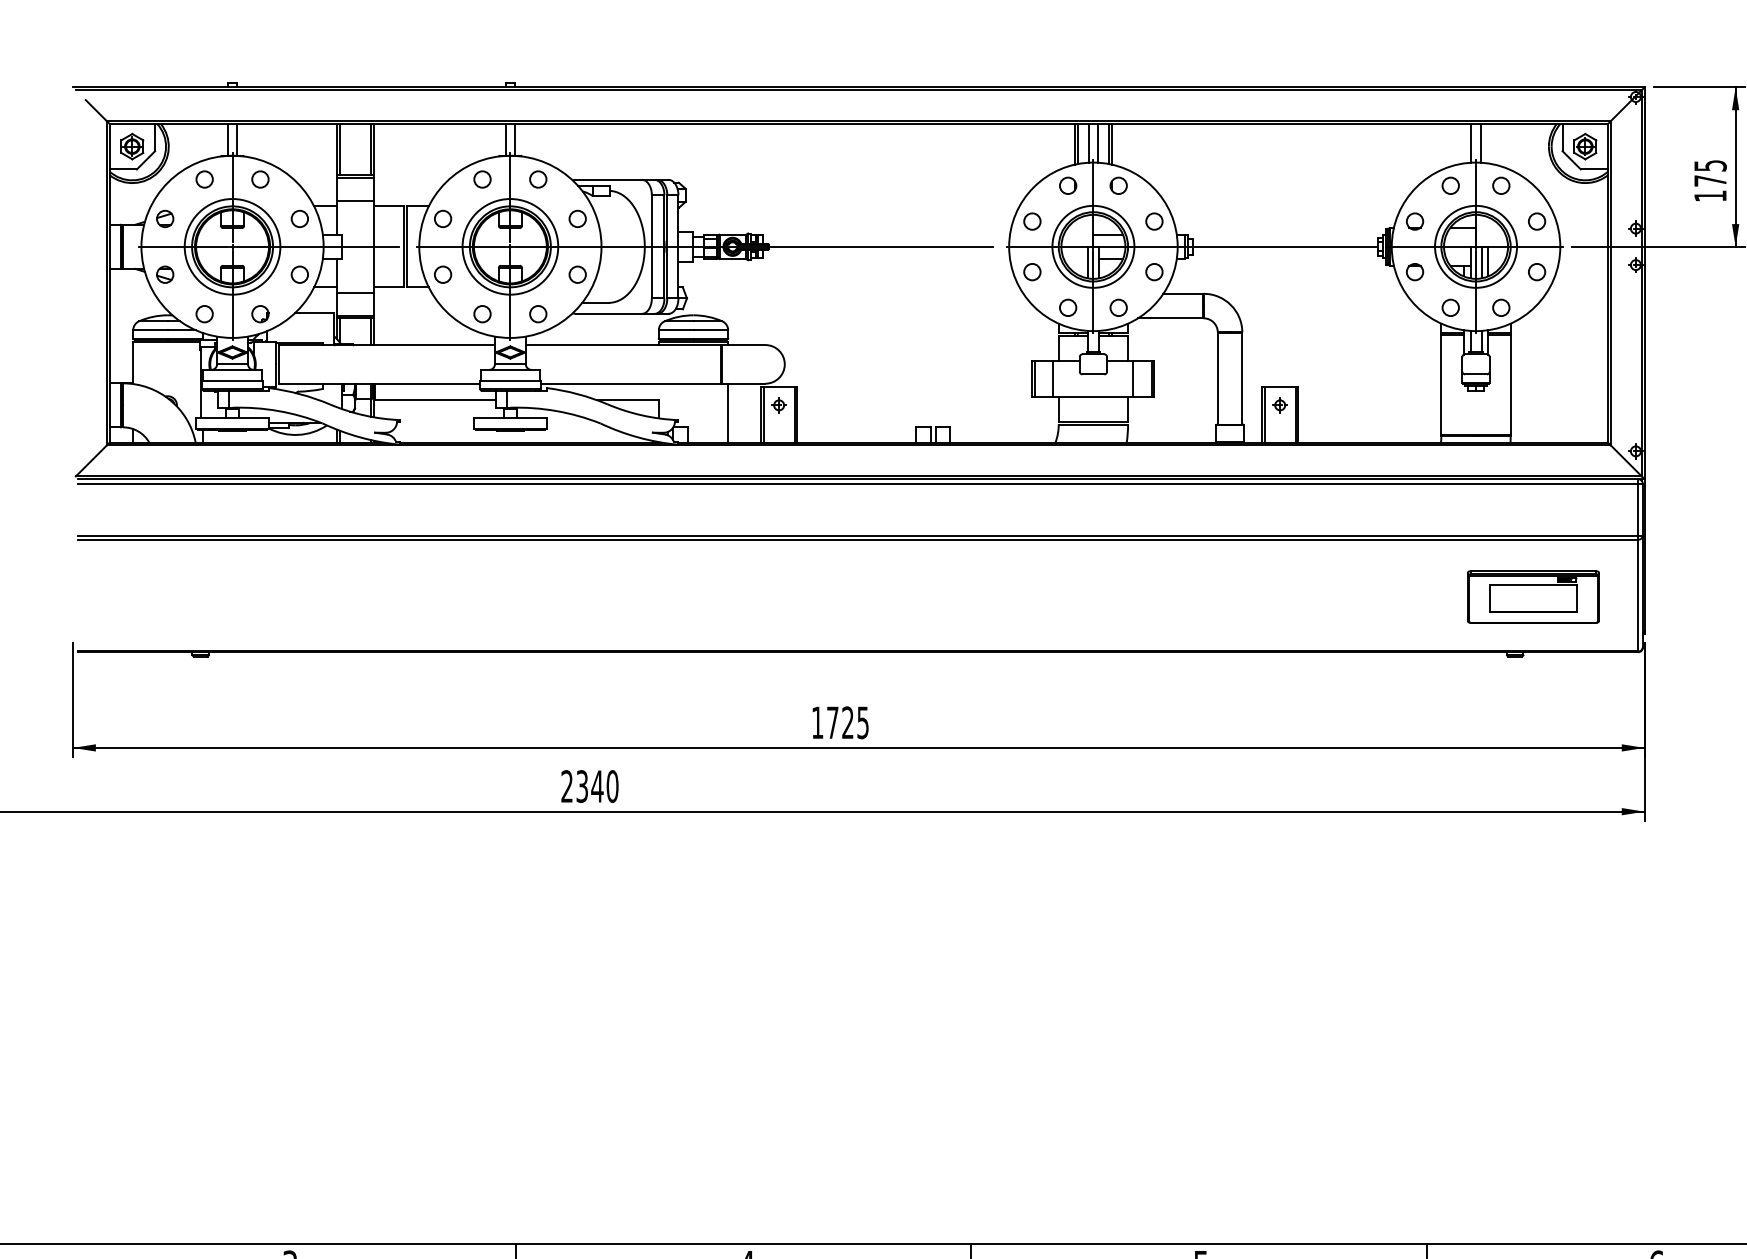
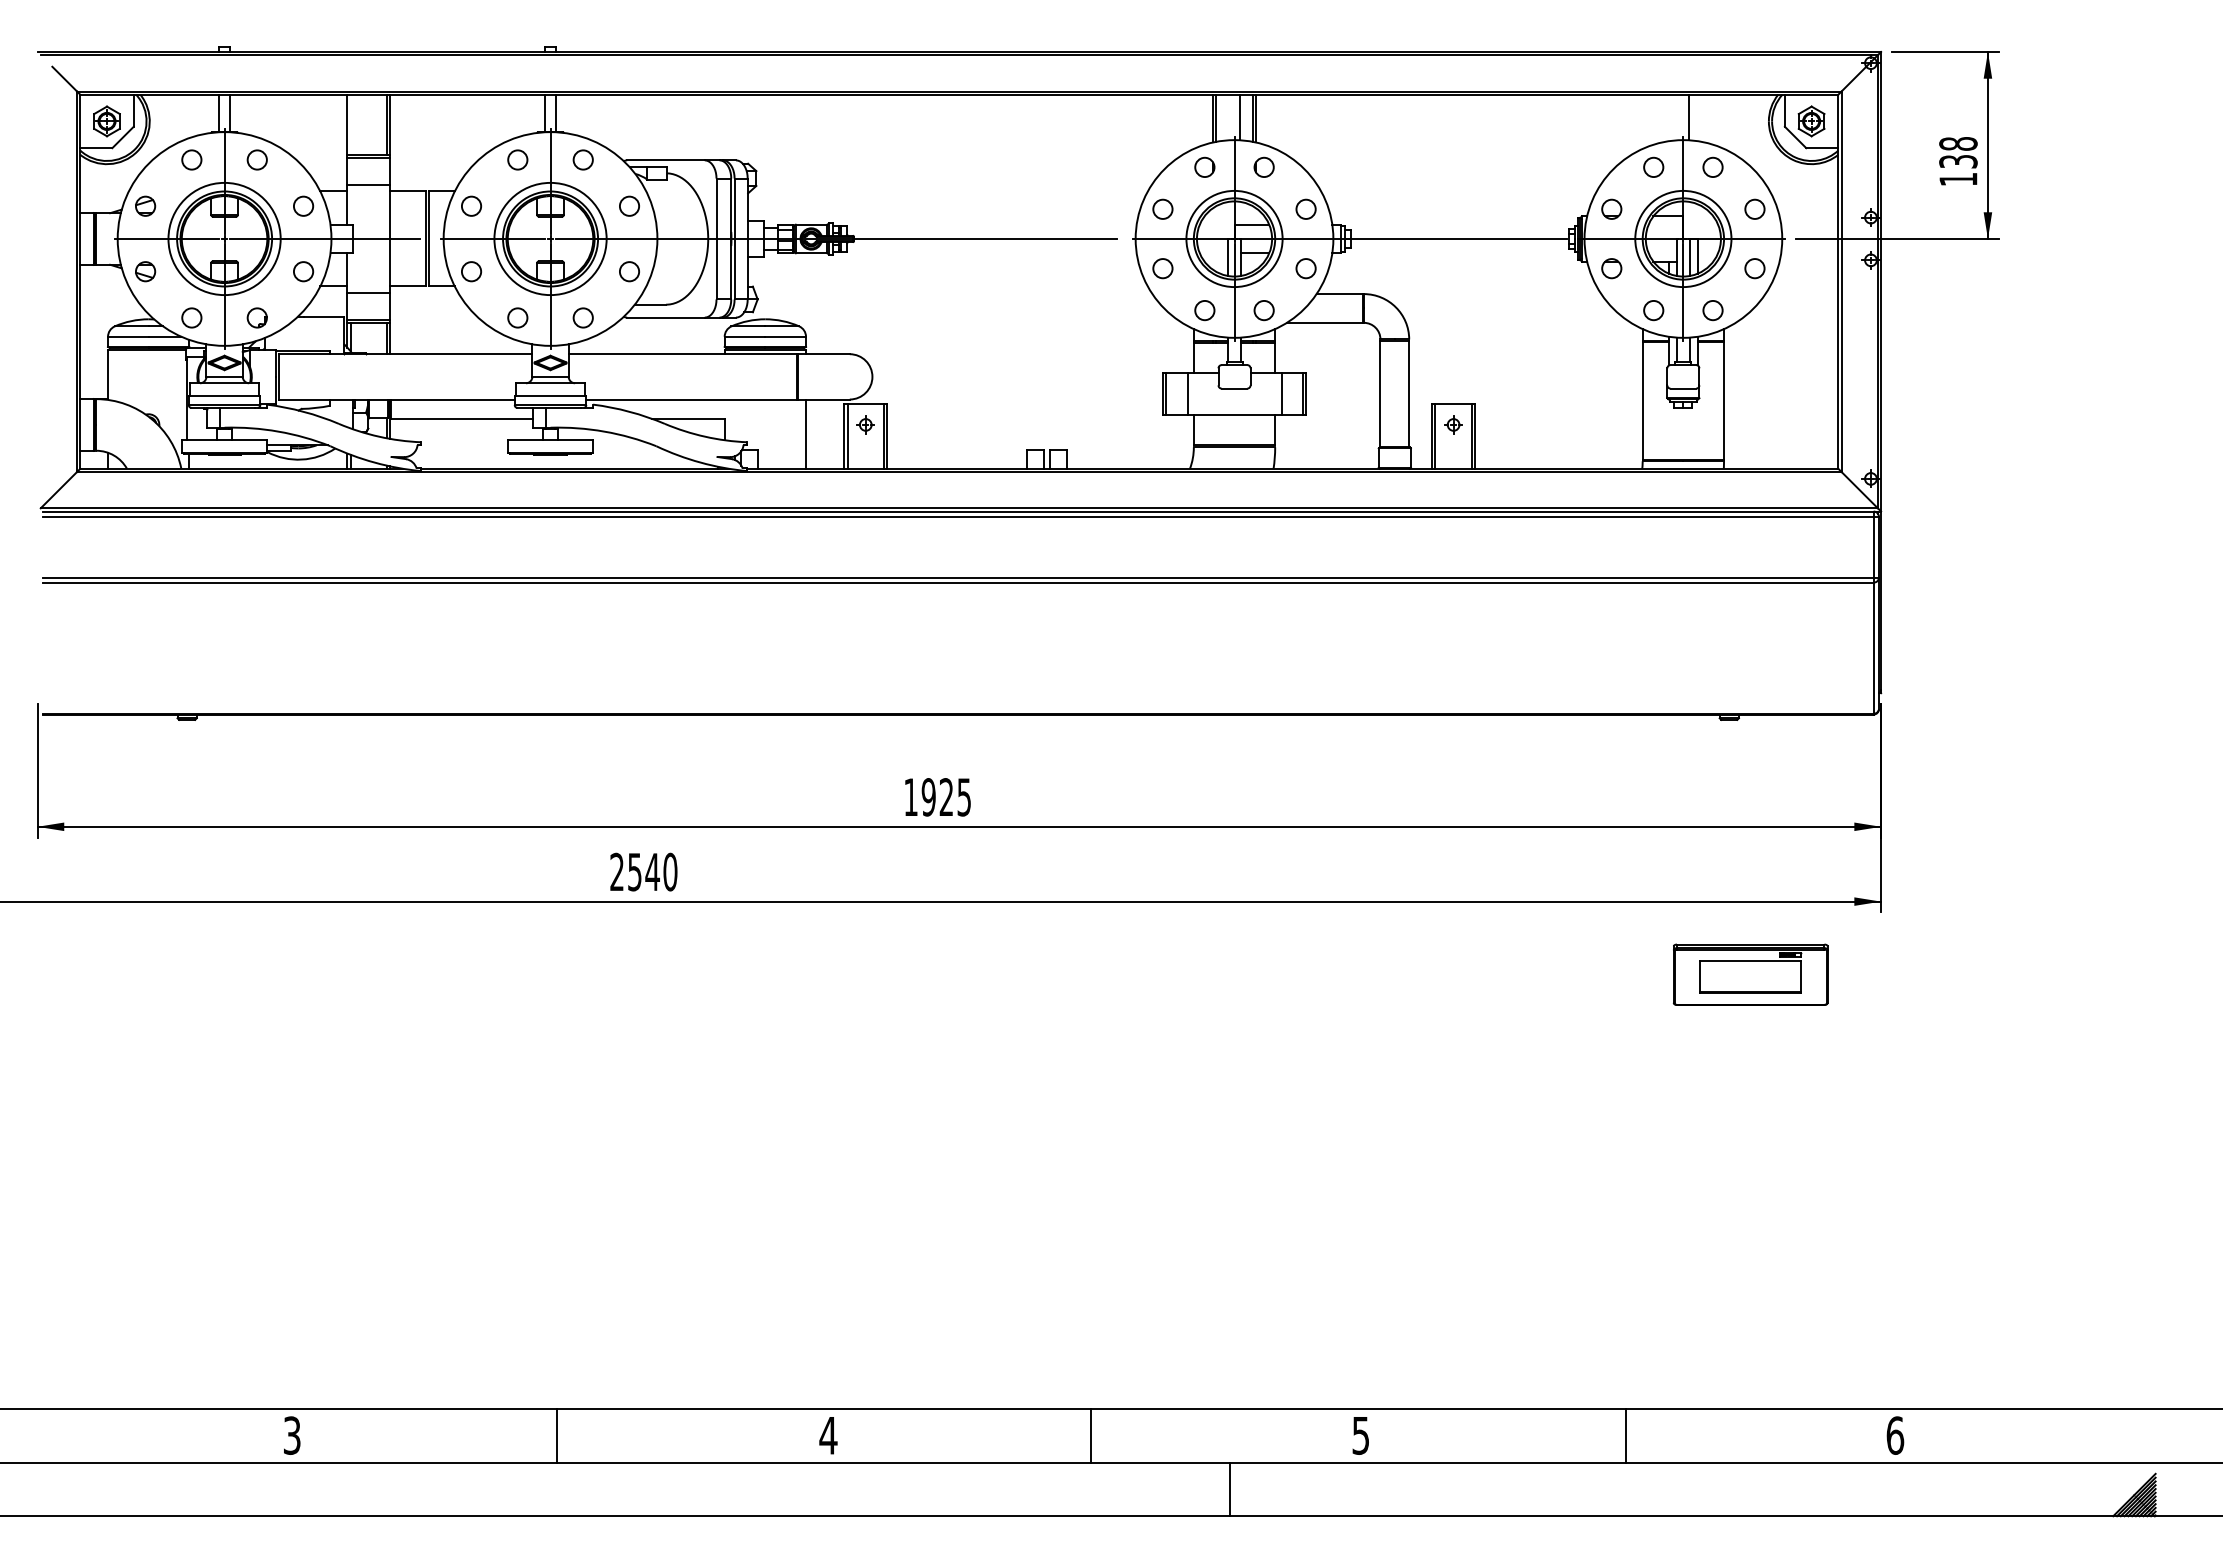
line: (1089, 143) -> (1229, 117), removed
line: (1471, 143) -> (1678, 117), removed
line: (339, 149) -> (350, 124), removed
text: (1710, 173) -> (1958, 152), 175 -> 138
part: (1533, 596) -> (1750, 974), moved
text: (832, 722) -> (928, 797), 1725 -> 1925
text: (581, 786) -> (634, 871), 2340 -> 2540

